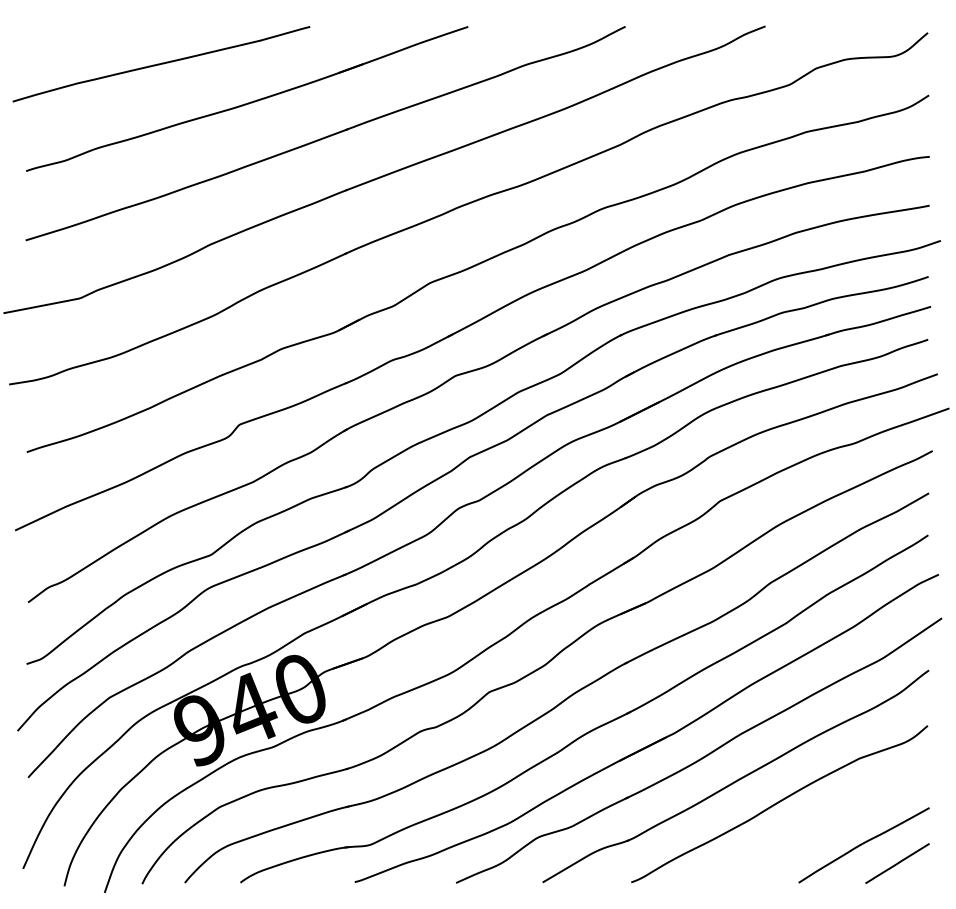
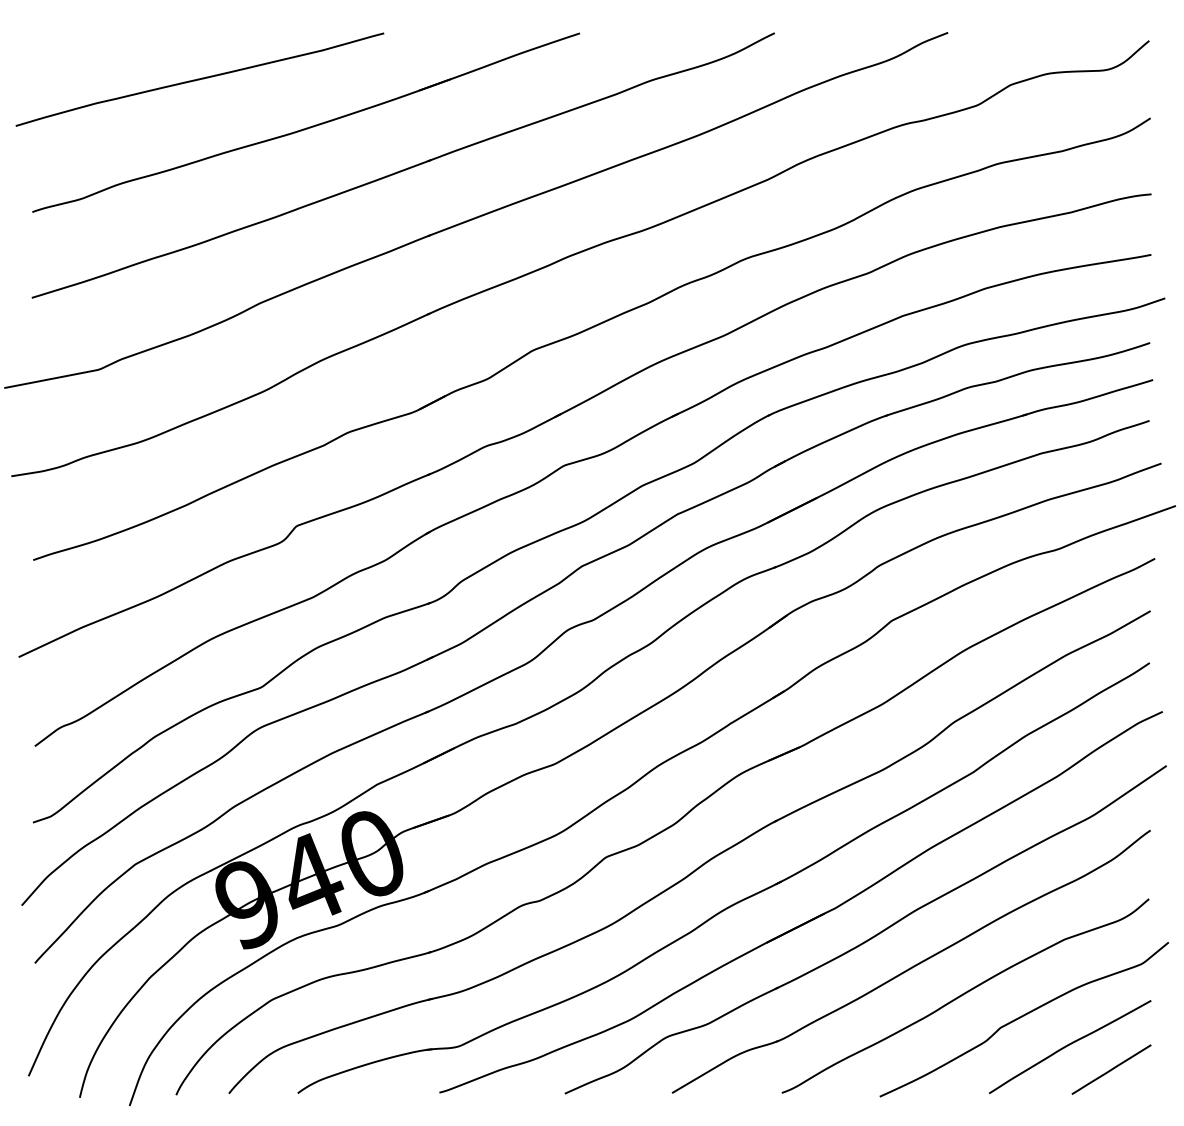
curve: (827, 820) -> (1024, 1016), added

